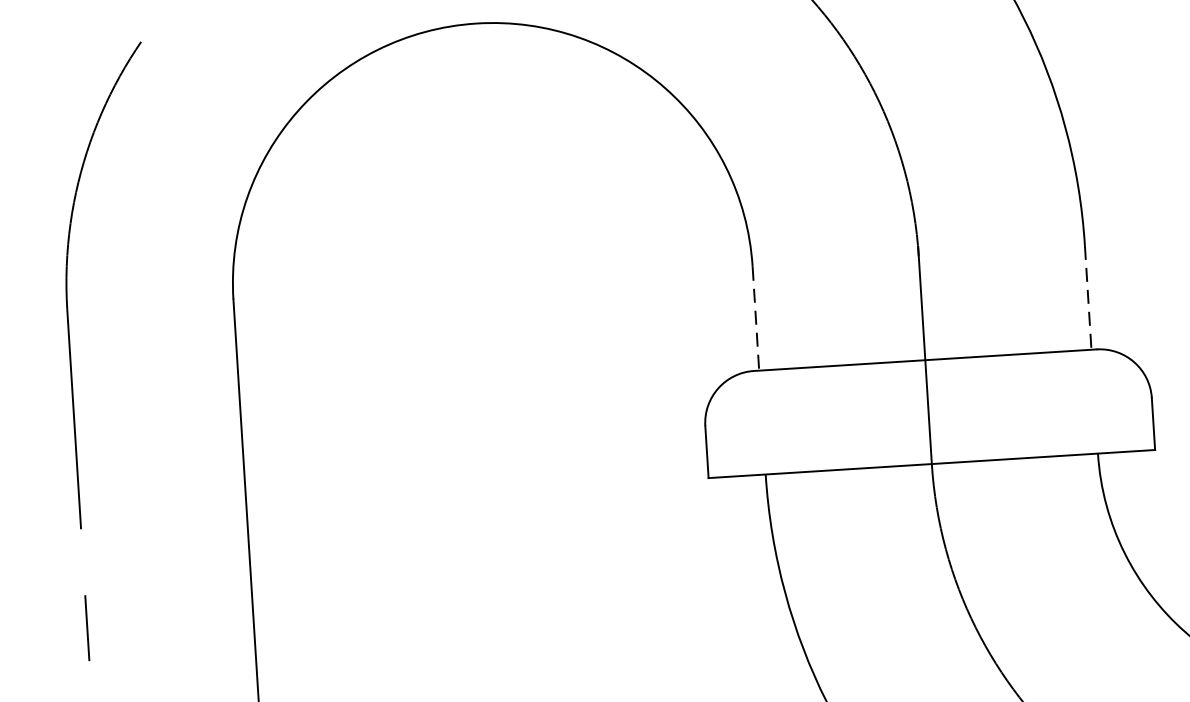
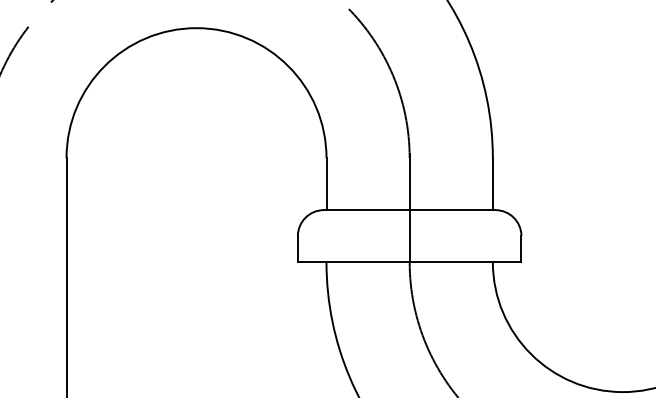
line: (1087, 298) -> (492, 184), dashed -> solid
line: (755, 319) -> (326, 184), dashed -> solid

